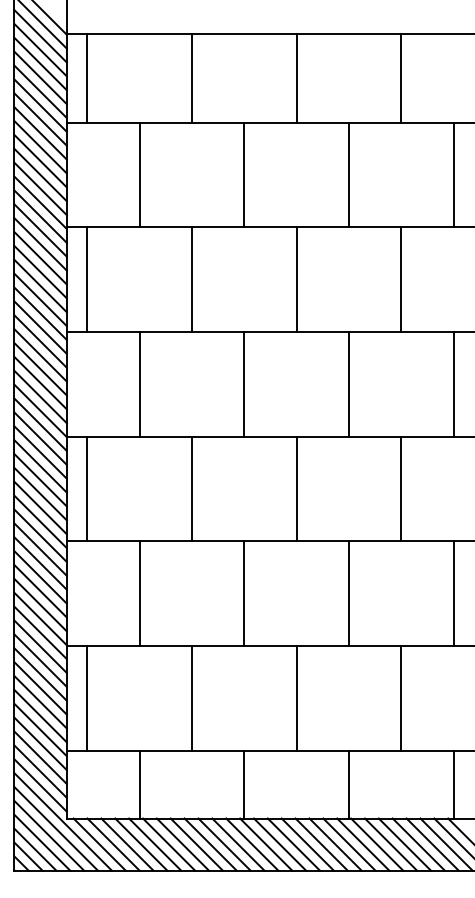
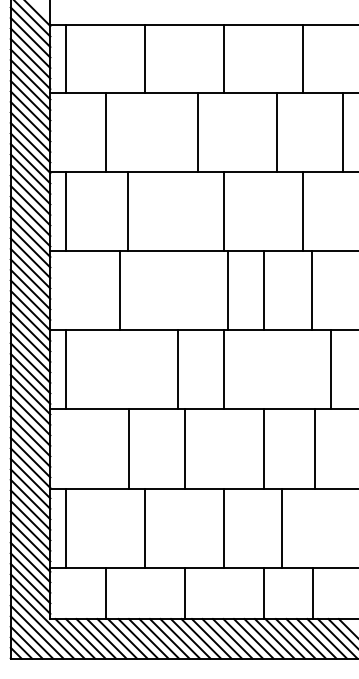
line: (244, 174) -> (197, 131), moved
line: (348, 174) -> (276, 131), moved
line: (192, 278) -> (128, 210), moved
line: (139, 384) -> (119, 290), moved
line: (244, 384) -> (227, 290), moved
line: (454, 384) -> (312, 290), moved
line: (192, 488) -> (178, 369), moved
line: (401, 488) -> (331, 369), moved
line: (139, 593) -> (128, 448), moved
line: (454, 593) -> (315, 448), moved
line: (401, 697) -> (282, 527), moved
line: (454, 784) -> (313, 593), moved

